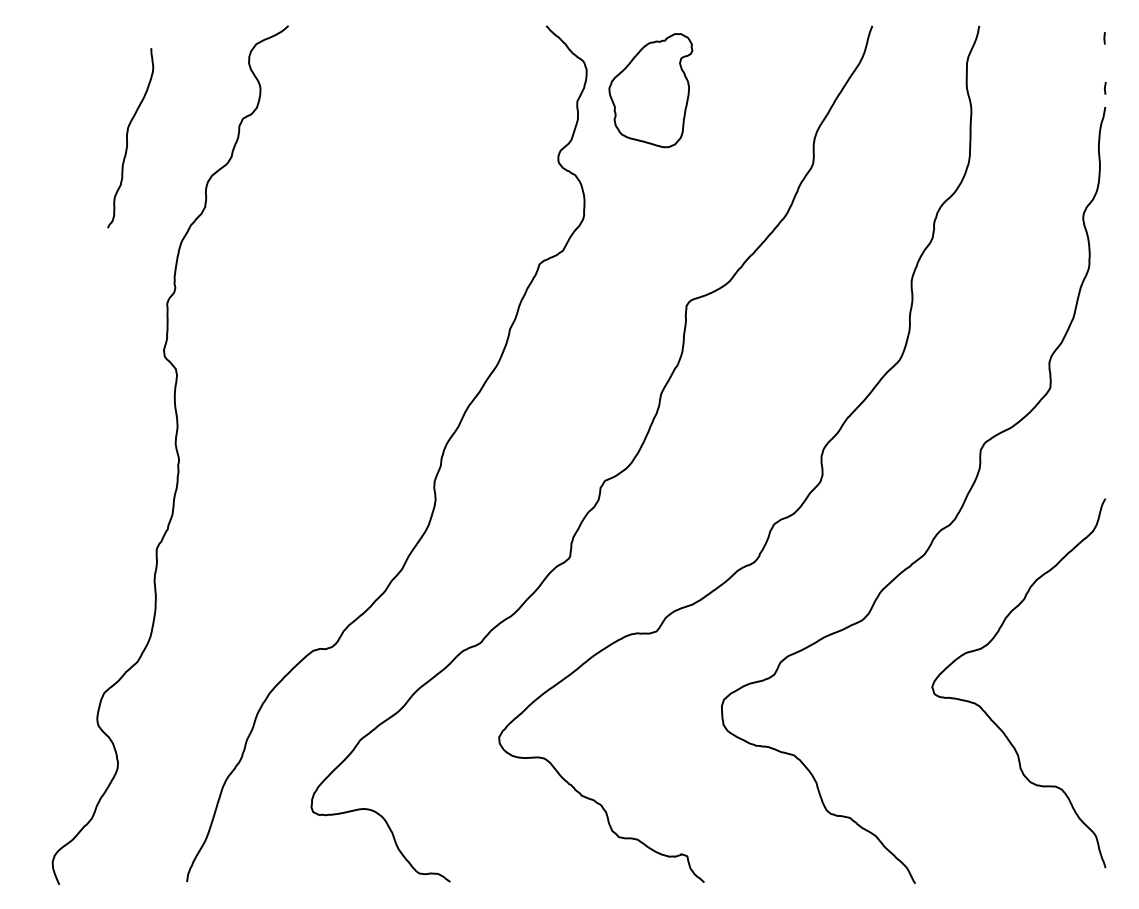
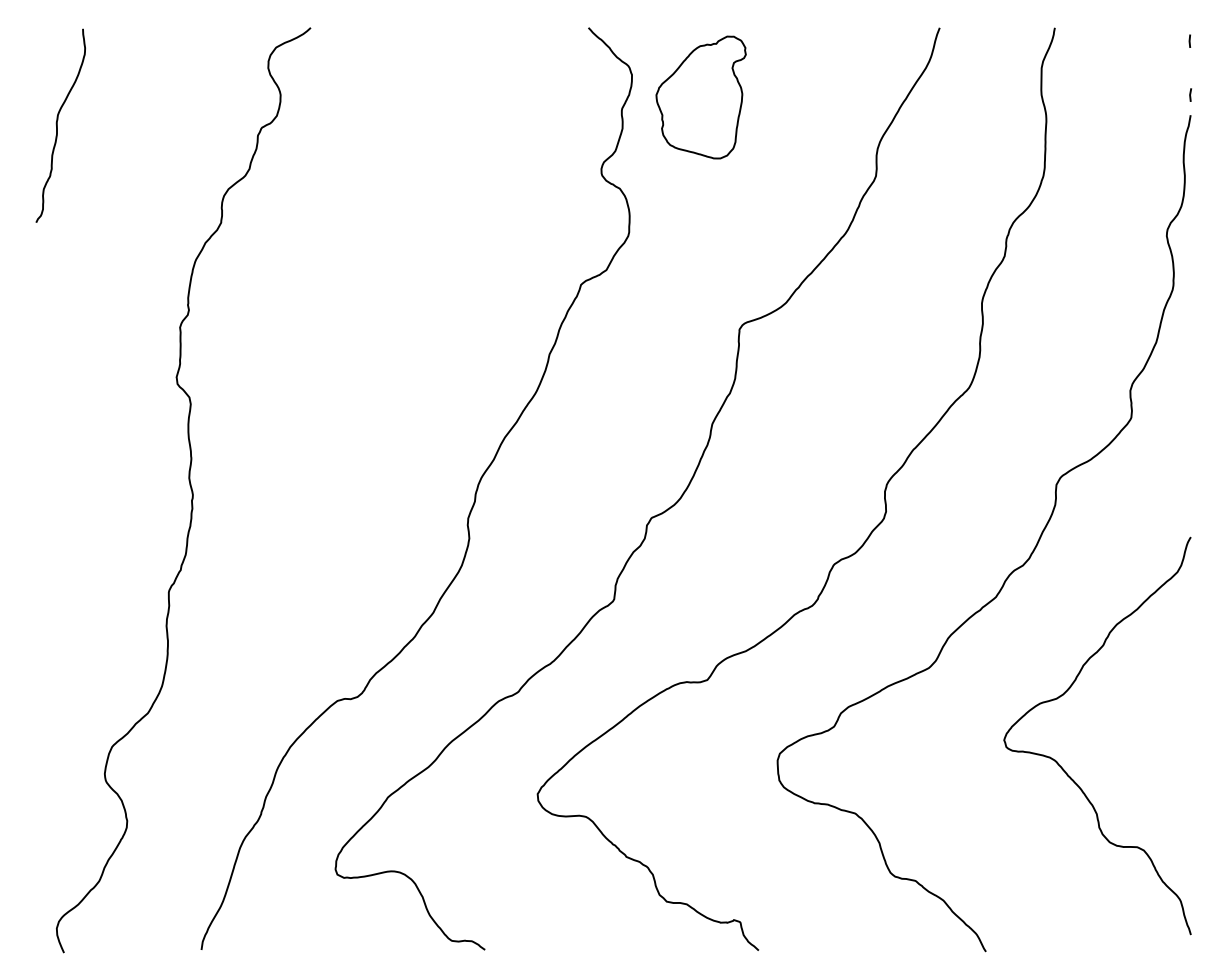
curve: (127, 137) -> (57, 125), moved

